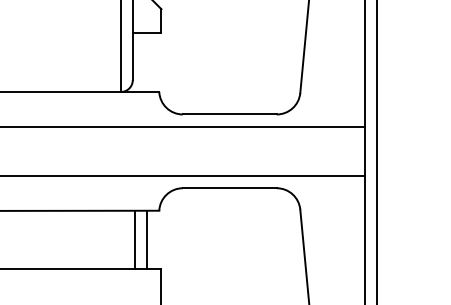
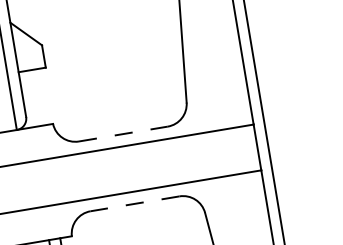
line: (229, 114) -> (123, 134), solid -> dashed
line: (229, 188) -> (134, 204), solid -> dashed

